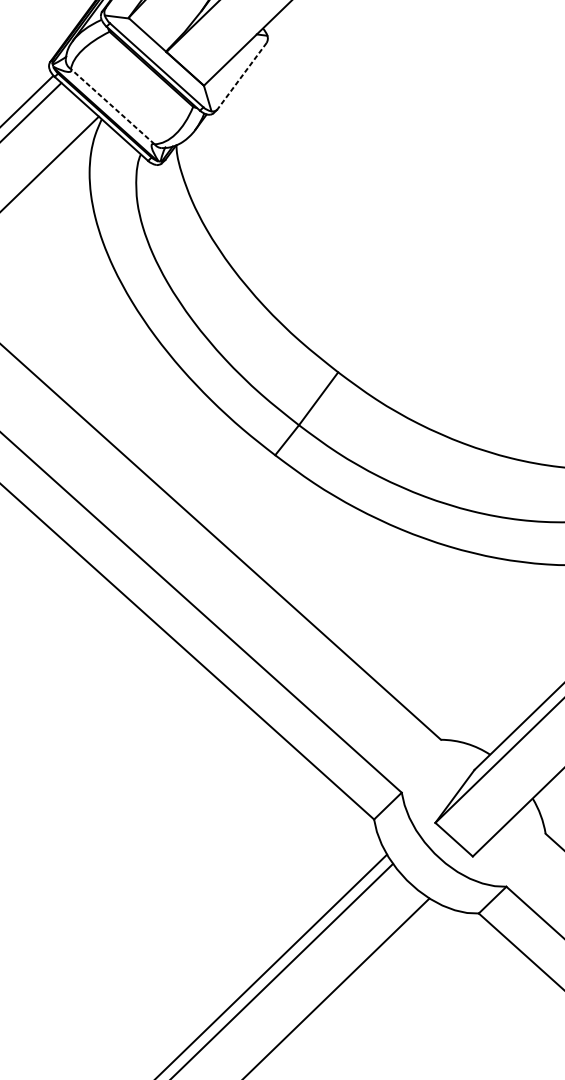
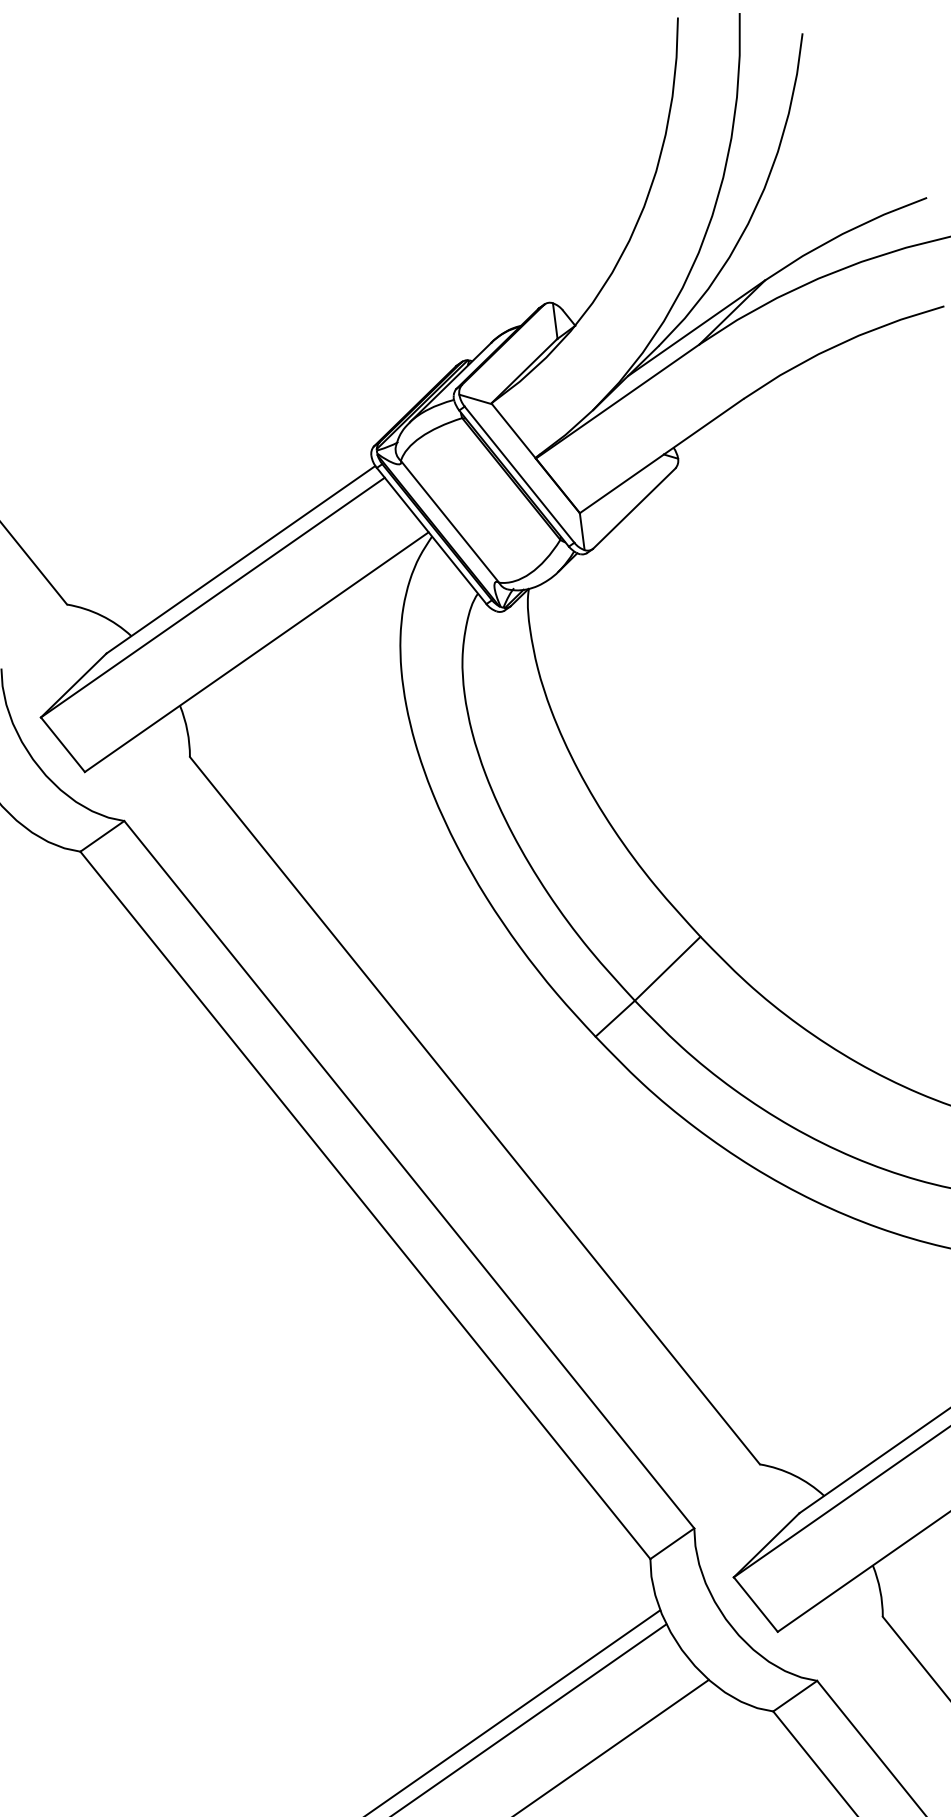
line: (242, 76) -> (634, 508), dashed -> solid
line: (112, 106) -> (449, 521), dashed -> solid

